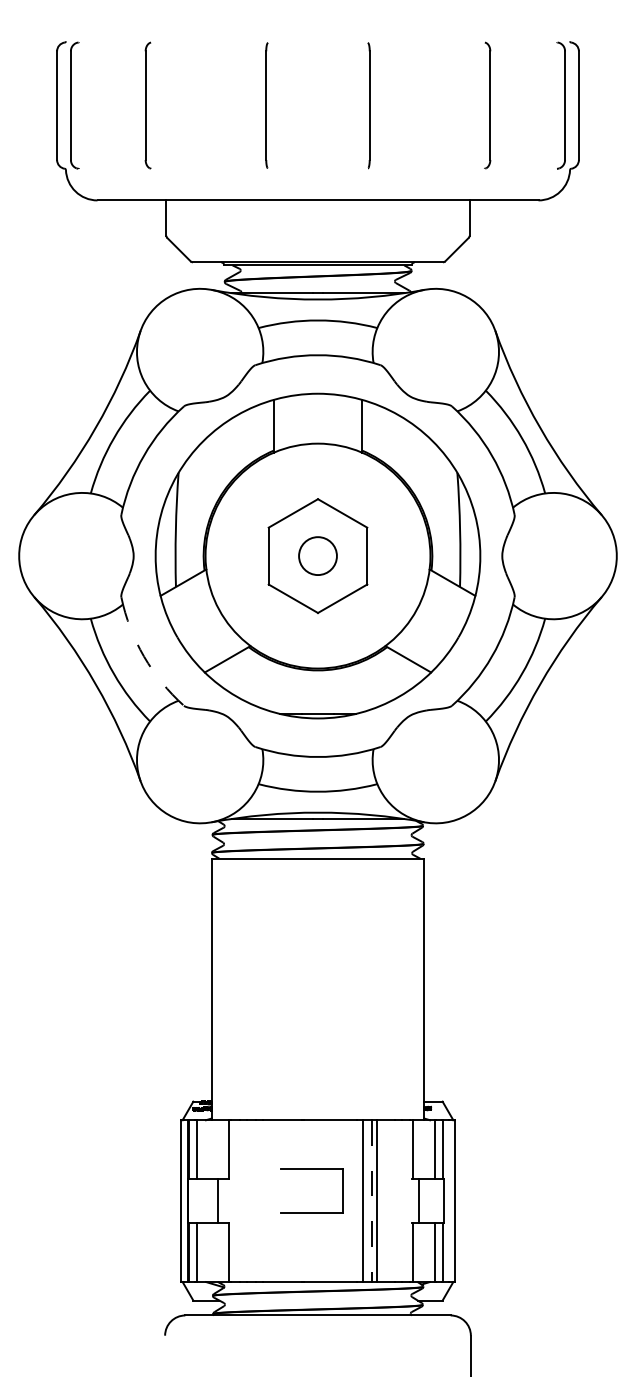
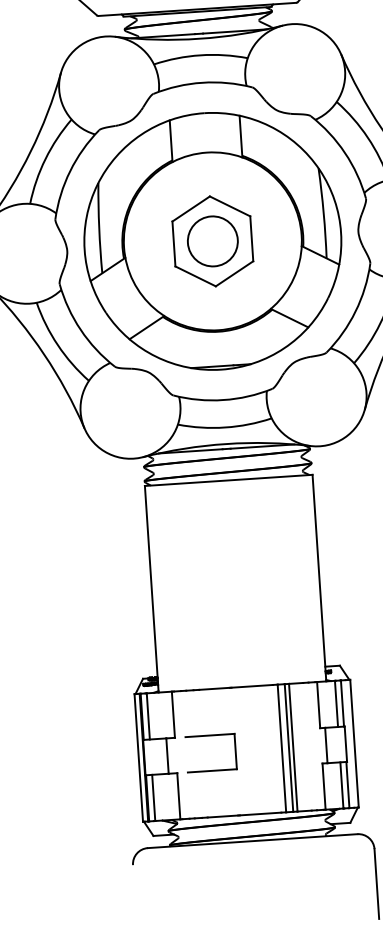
circle: (317, 555) -> (212, 240), size x1.67
arc: (144, 656) -> (81, 329), dashed -> solid
part: (311, 1169) -> (209, 736), moved
line: (371, 1201) -> (288, 748), dashed -> solid

